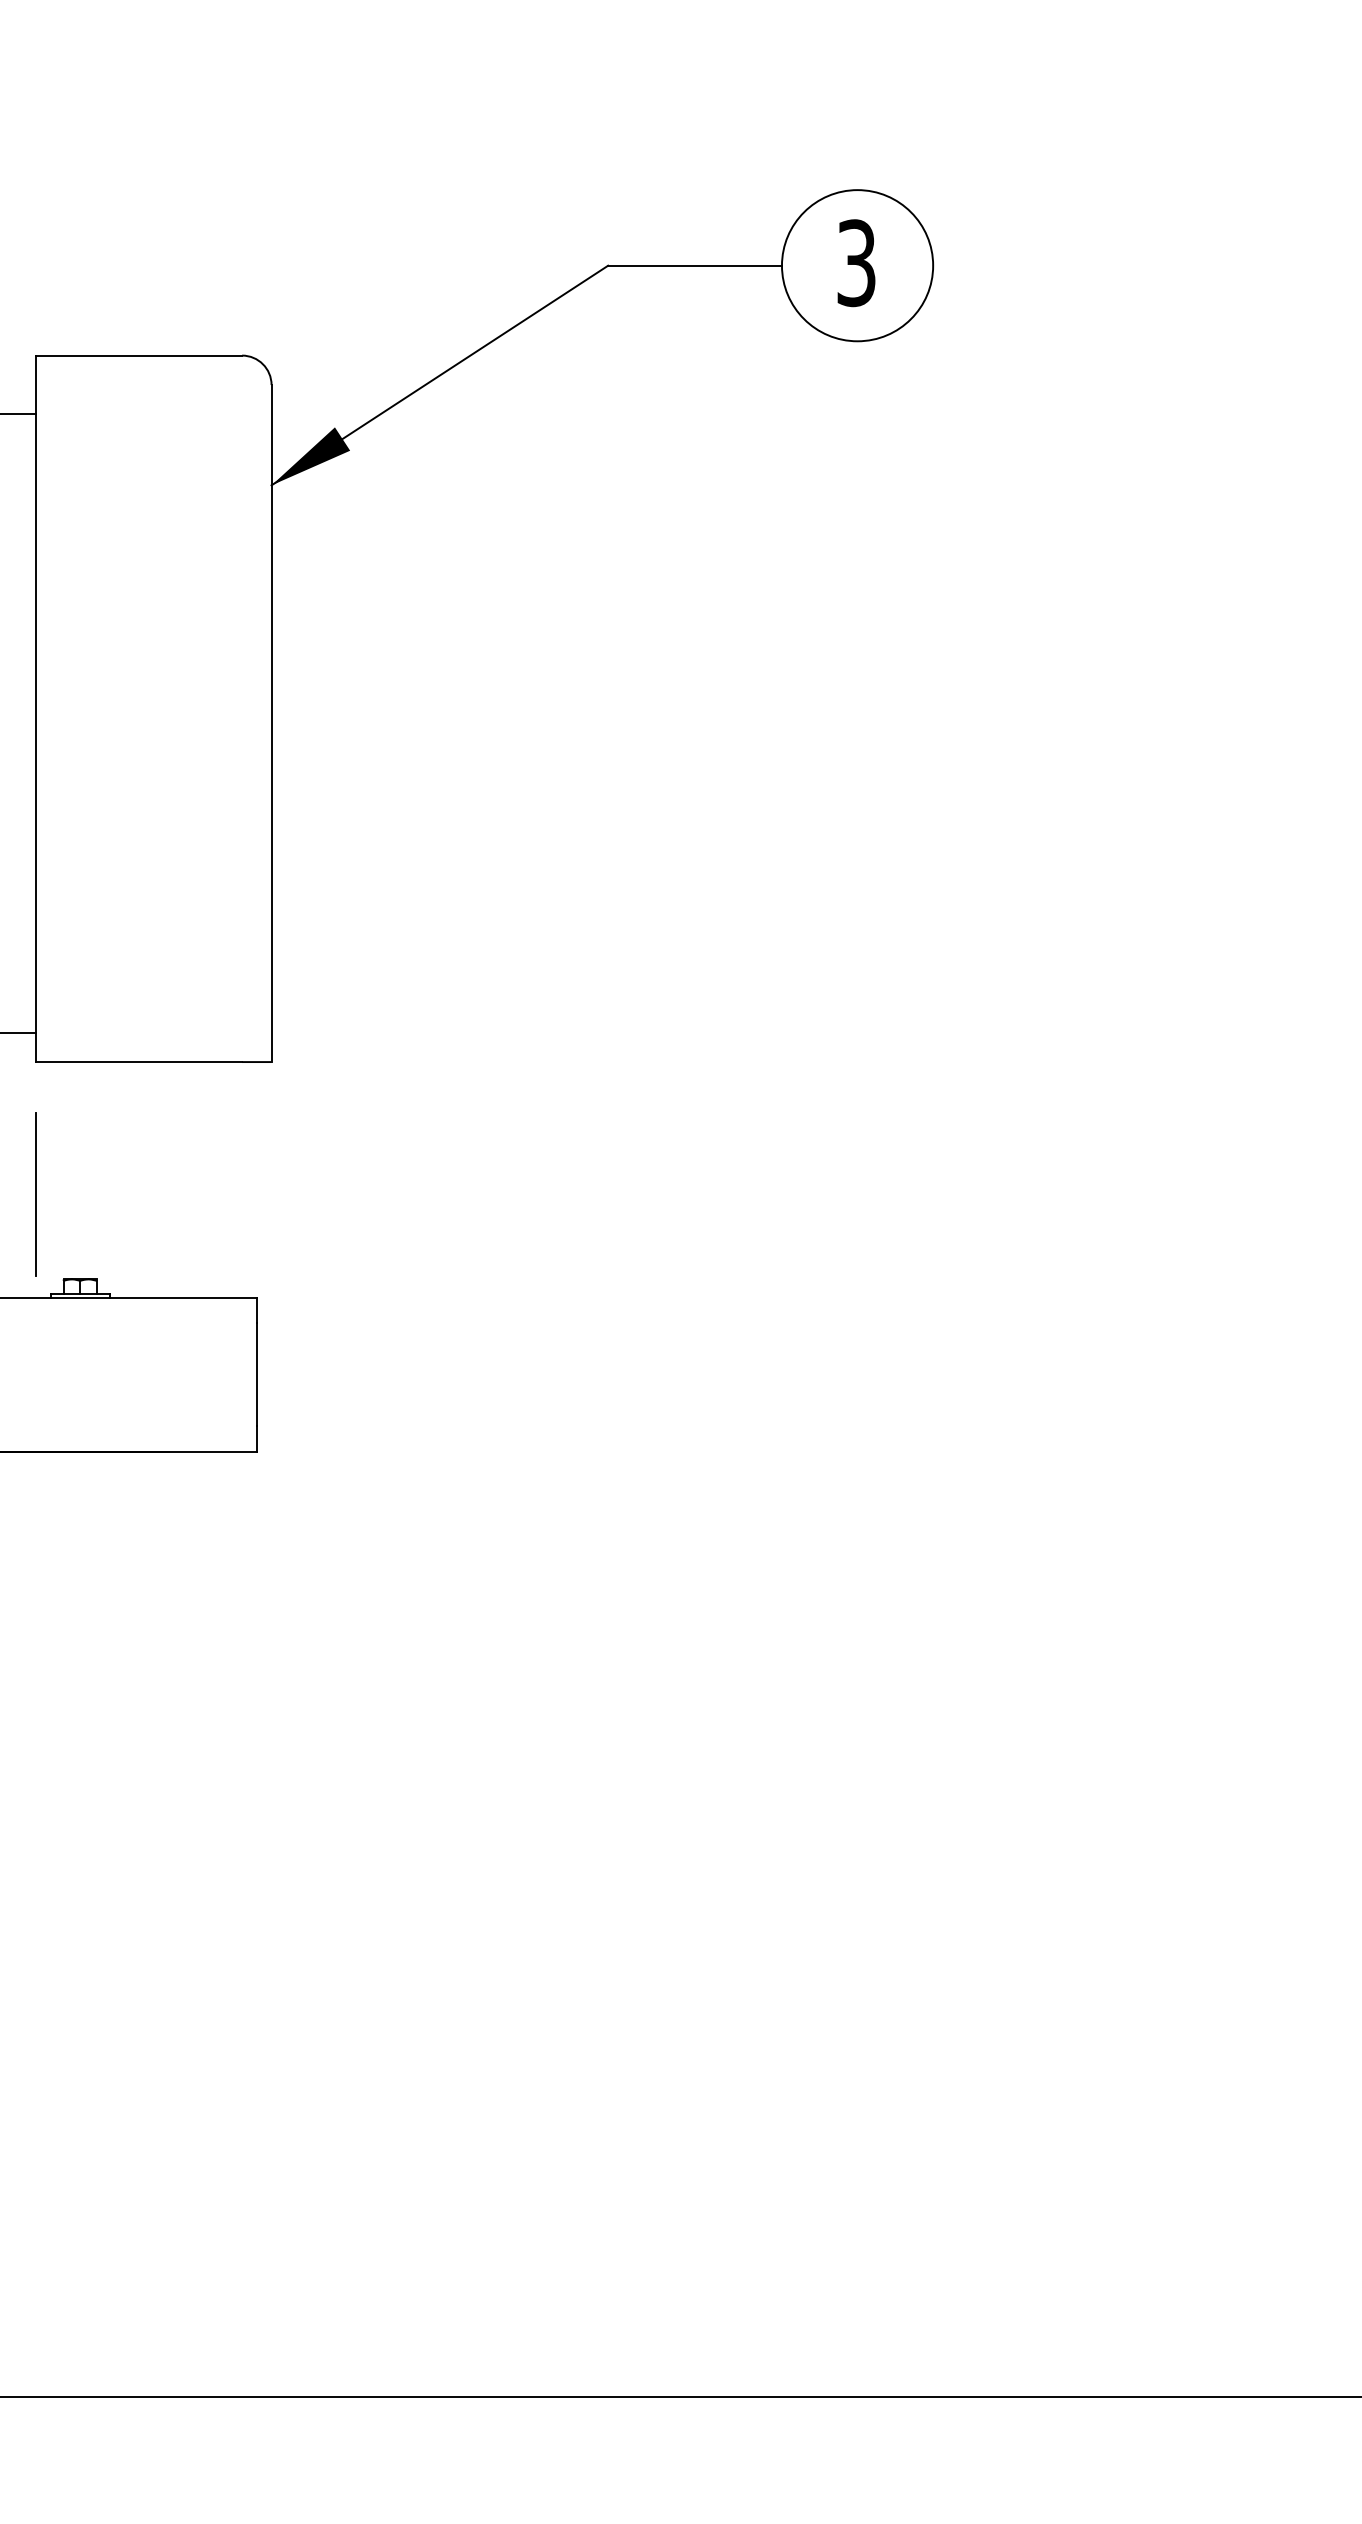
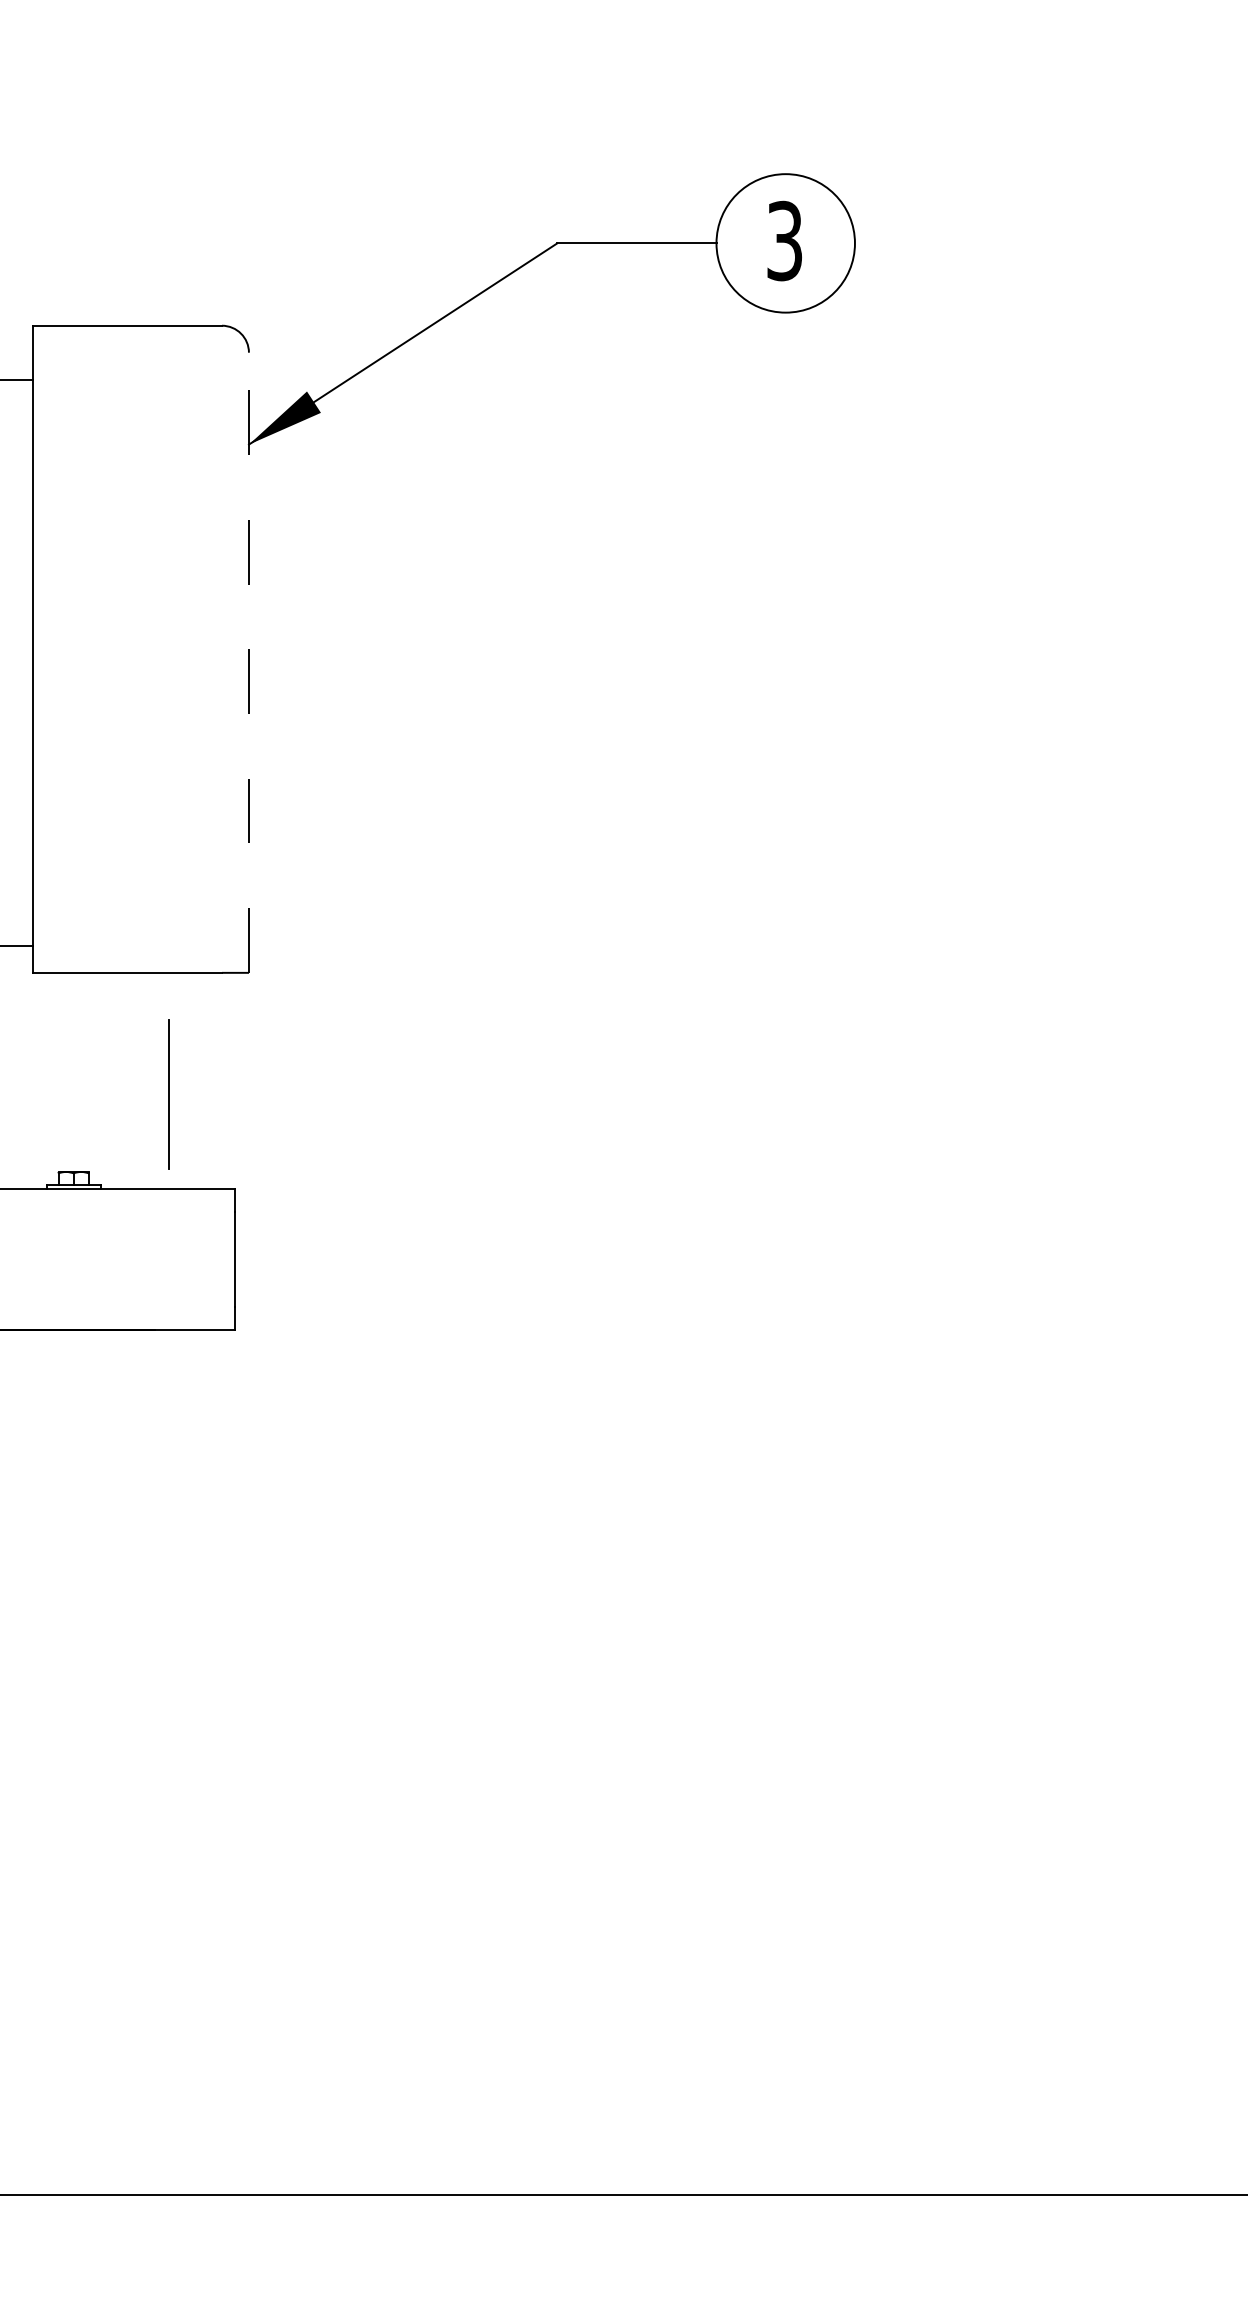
line: (271, 723) -> (248, 662), solid -> dashed
line: (35, 1194) -> (168, 1094), moved

